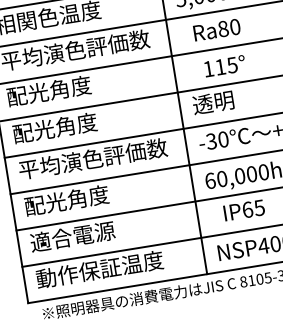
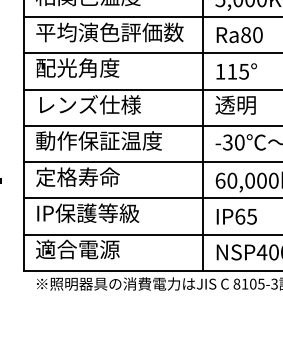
text: (216, 30) -> (239, 35), moved
text: (224, 66) -> (236, 71), moved
text: (65, 125) -> (88, 104), 配光角度 -> レンズ仕様
text: (92, 158) -> (109, 140), 平均演色評価数 -> 動作保証温度
text: (66, 199) -> (77, 176), 配光角度 -> 定格寿命
text: (243, 210) -> (236, 216), moved
text: (82, 235) -> (87, 213), 適合電源 -> IP保護等級
text: (99, 269) -> (98, 249), 動作保証温度 -> 適合電源

